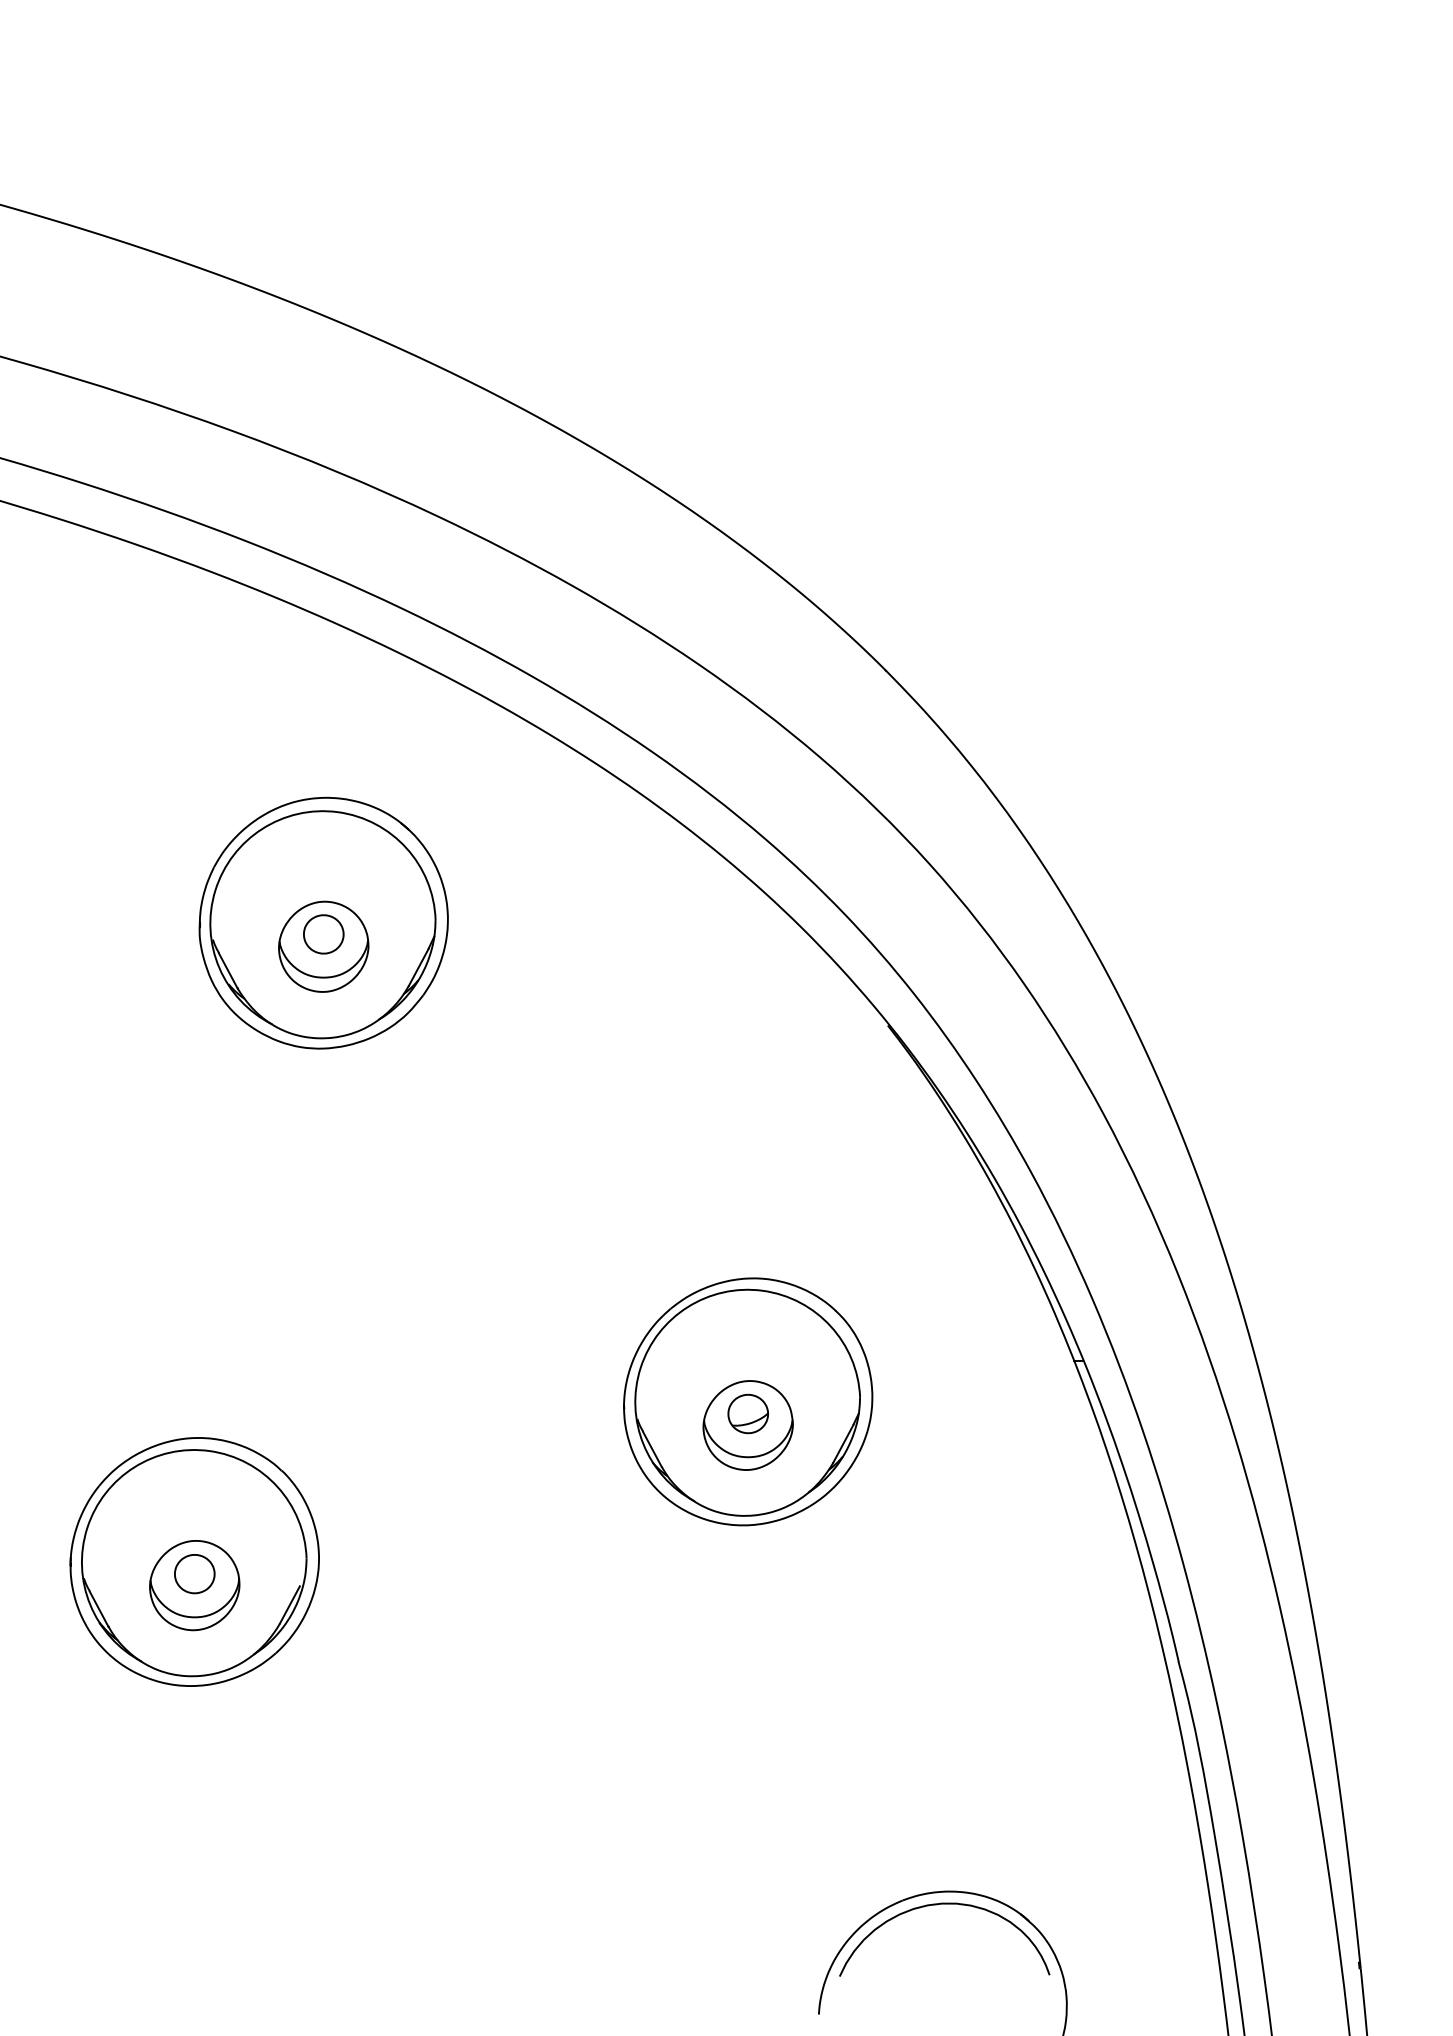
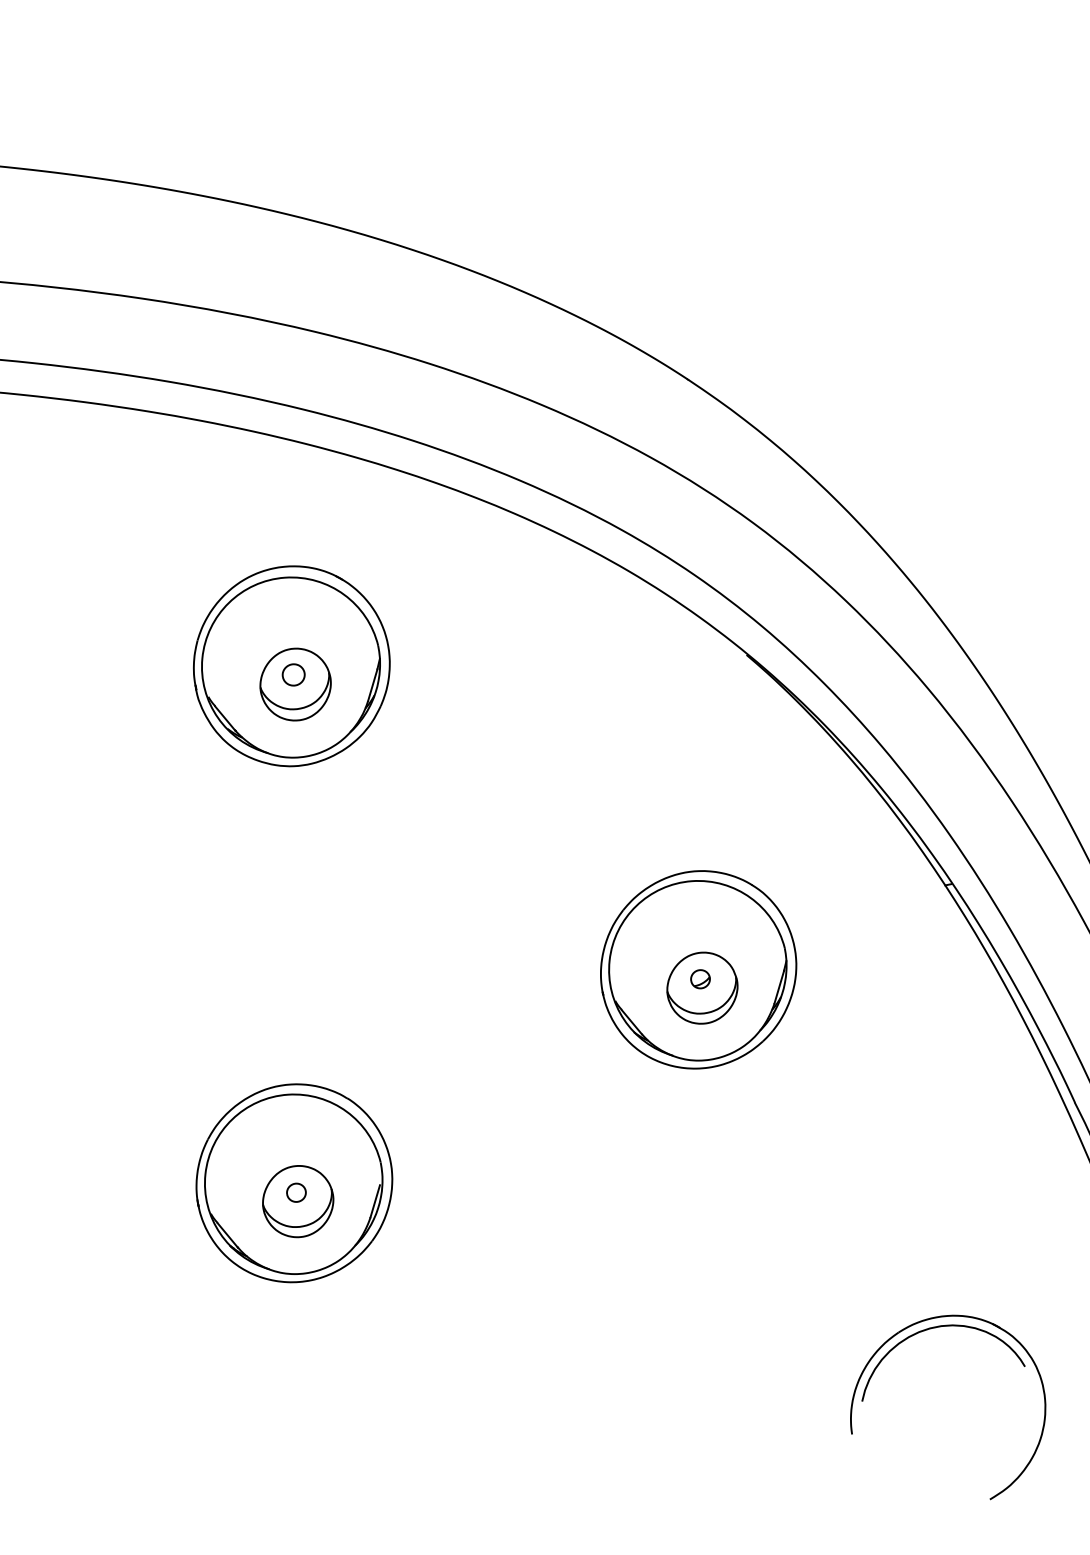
part: (323, 934) -> (293, 675), size x0.7
part: (747, 1413) -> (699, 978), size x0.6
part: (194, 1574) -> (296, 1193), size x0.6

